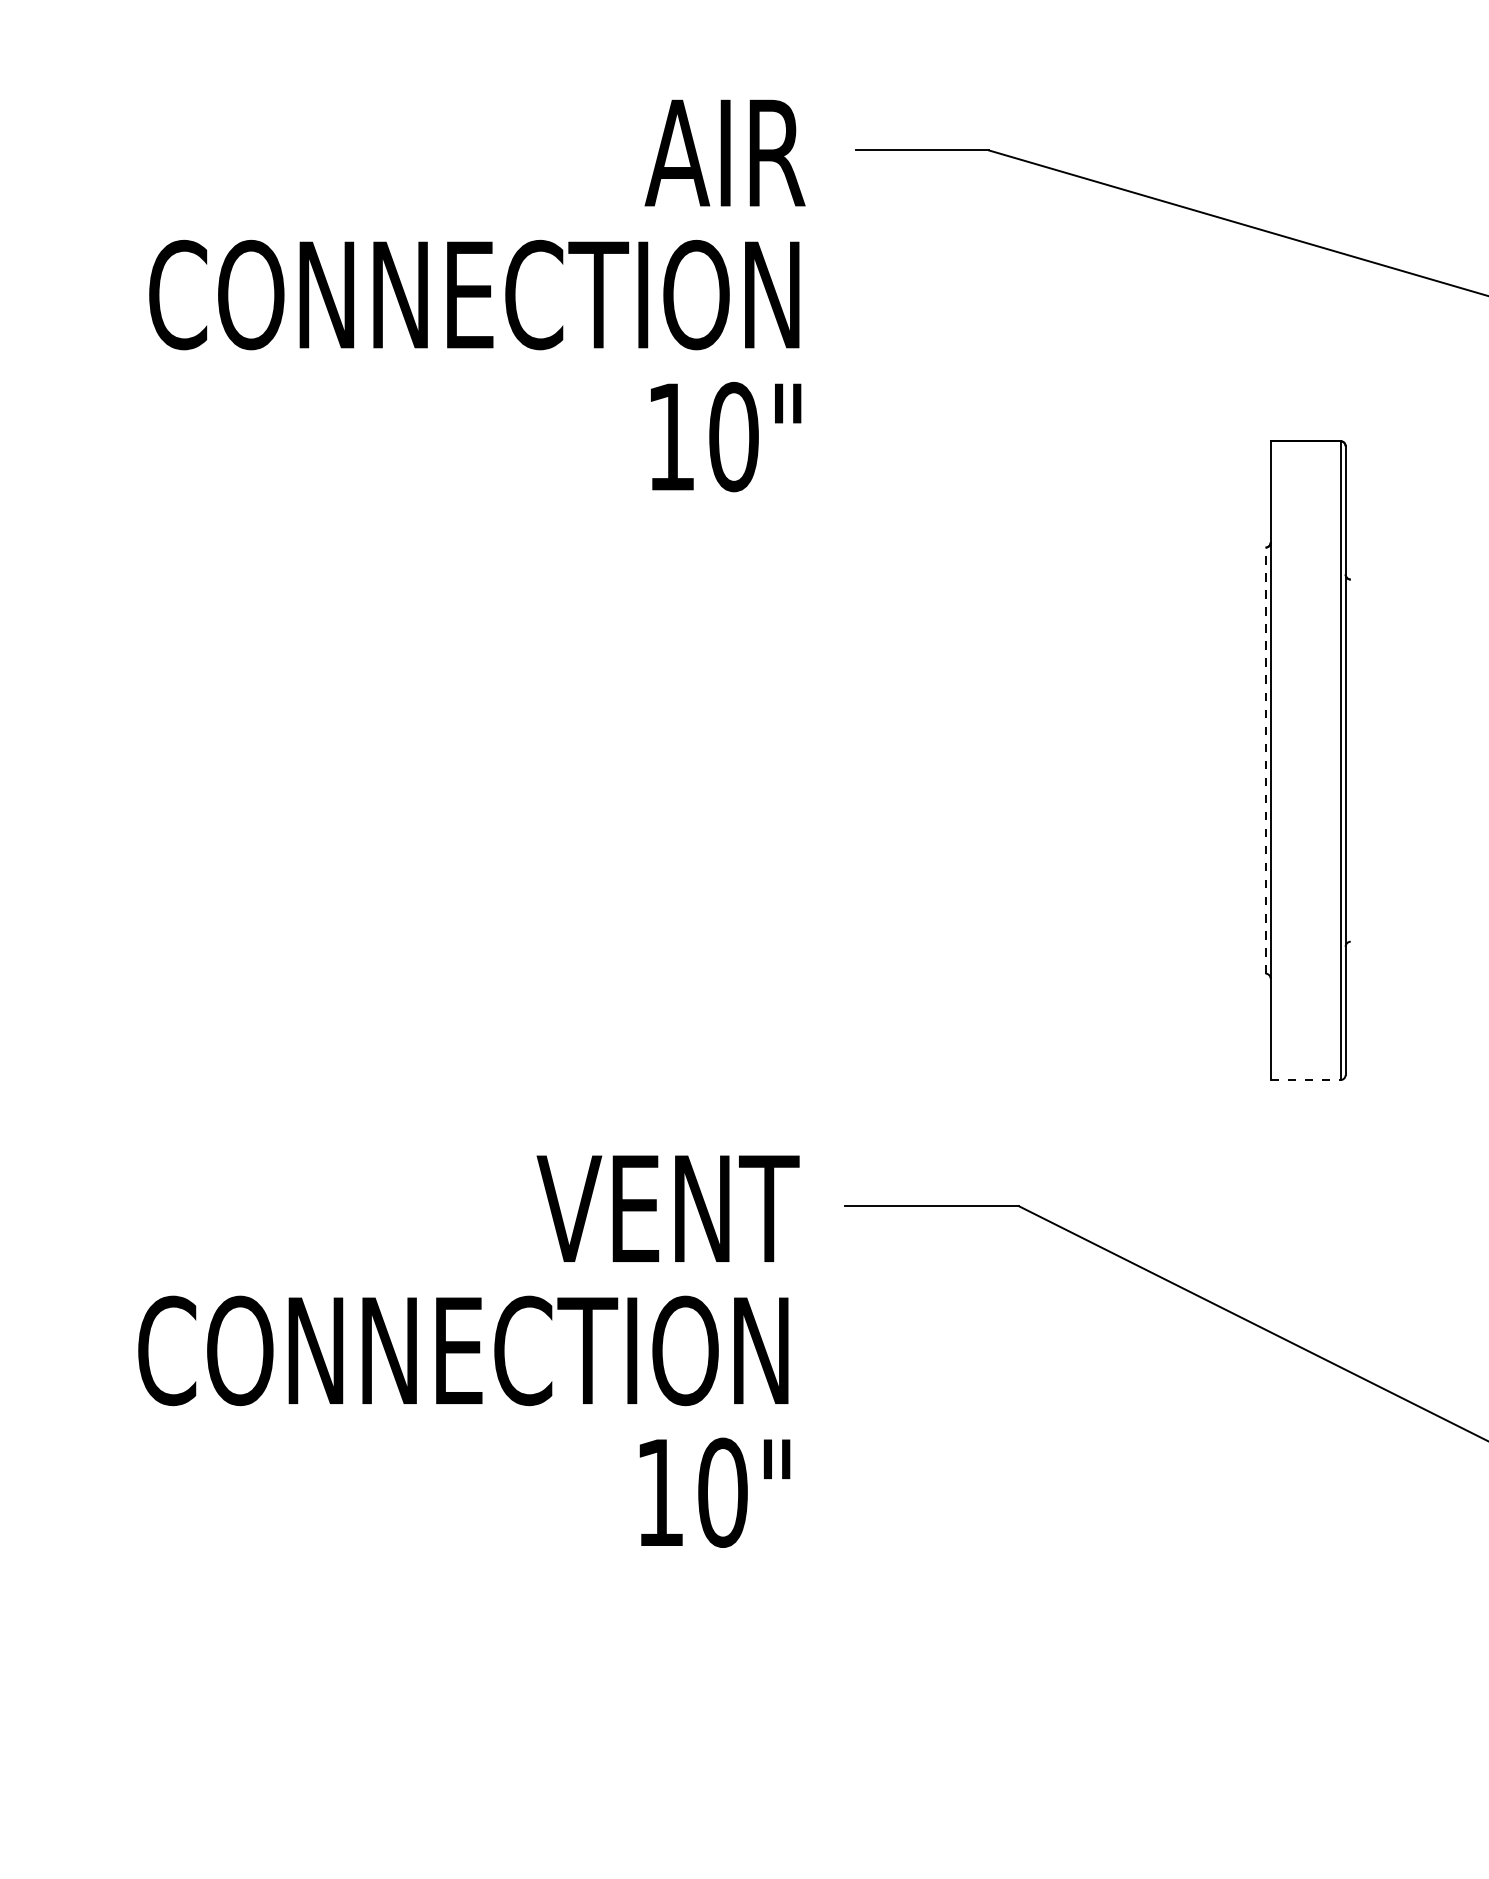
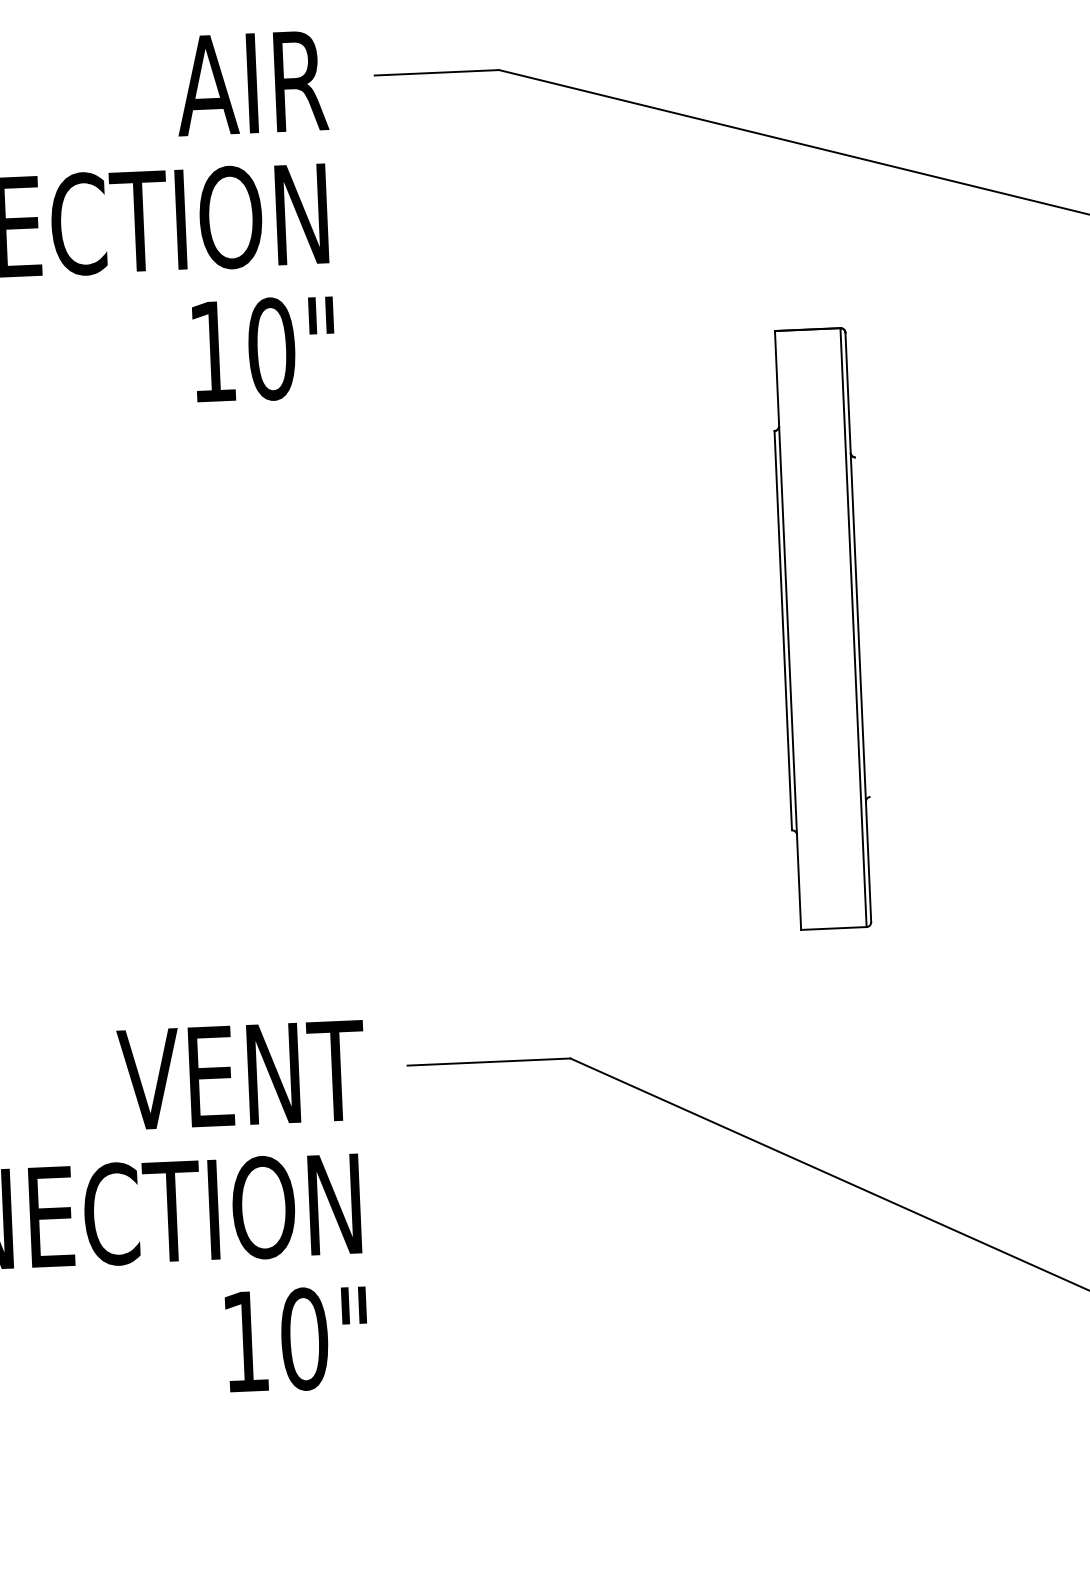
line: (1265, 760) -> (783, 630), dashed -> solid
line: (1305, 1080) -> (833, 928), dashed -> solid

